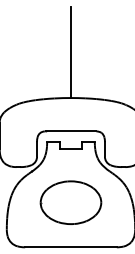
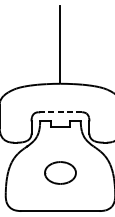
line: (71, 131) -> (60, 112), solid -> dashed
part: (70, 202) -> (60, 172), size x0.6

